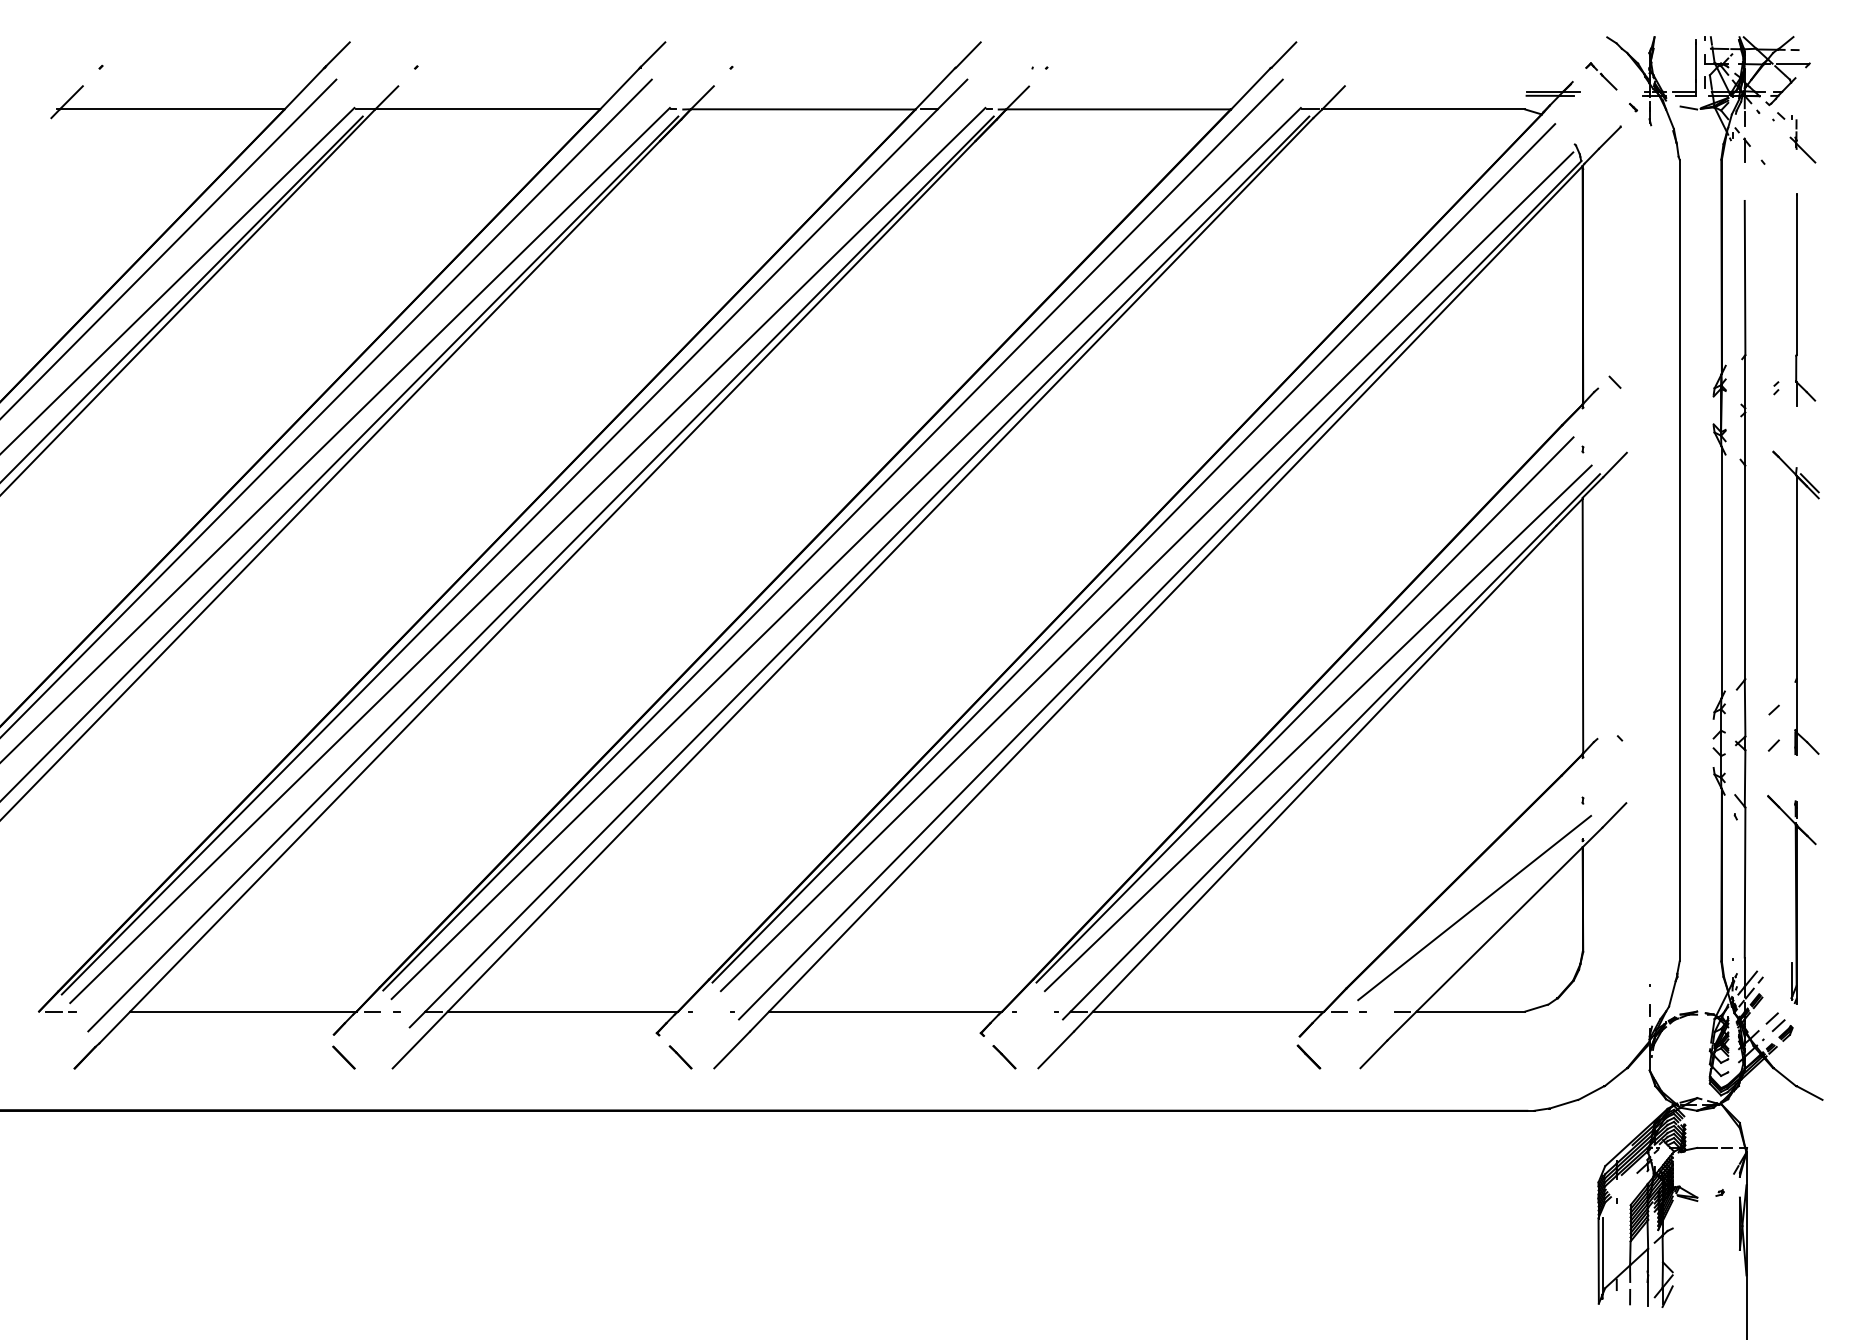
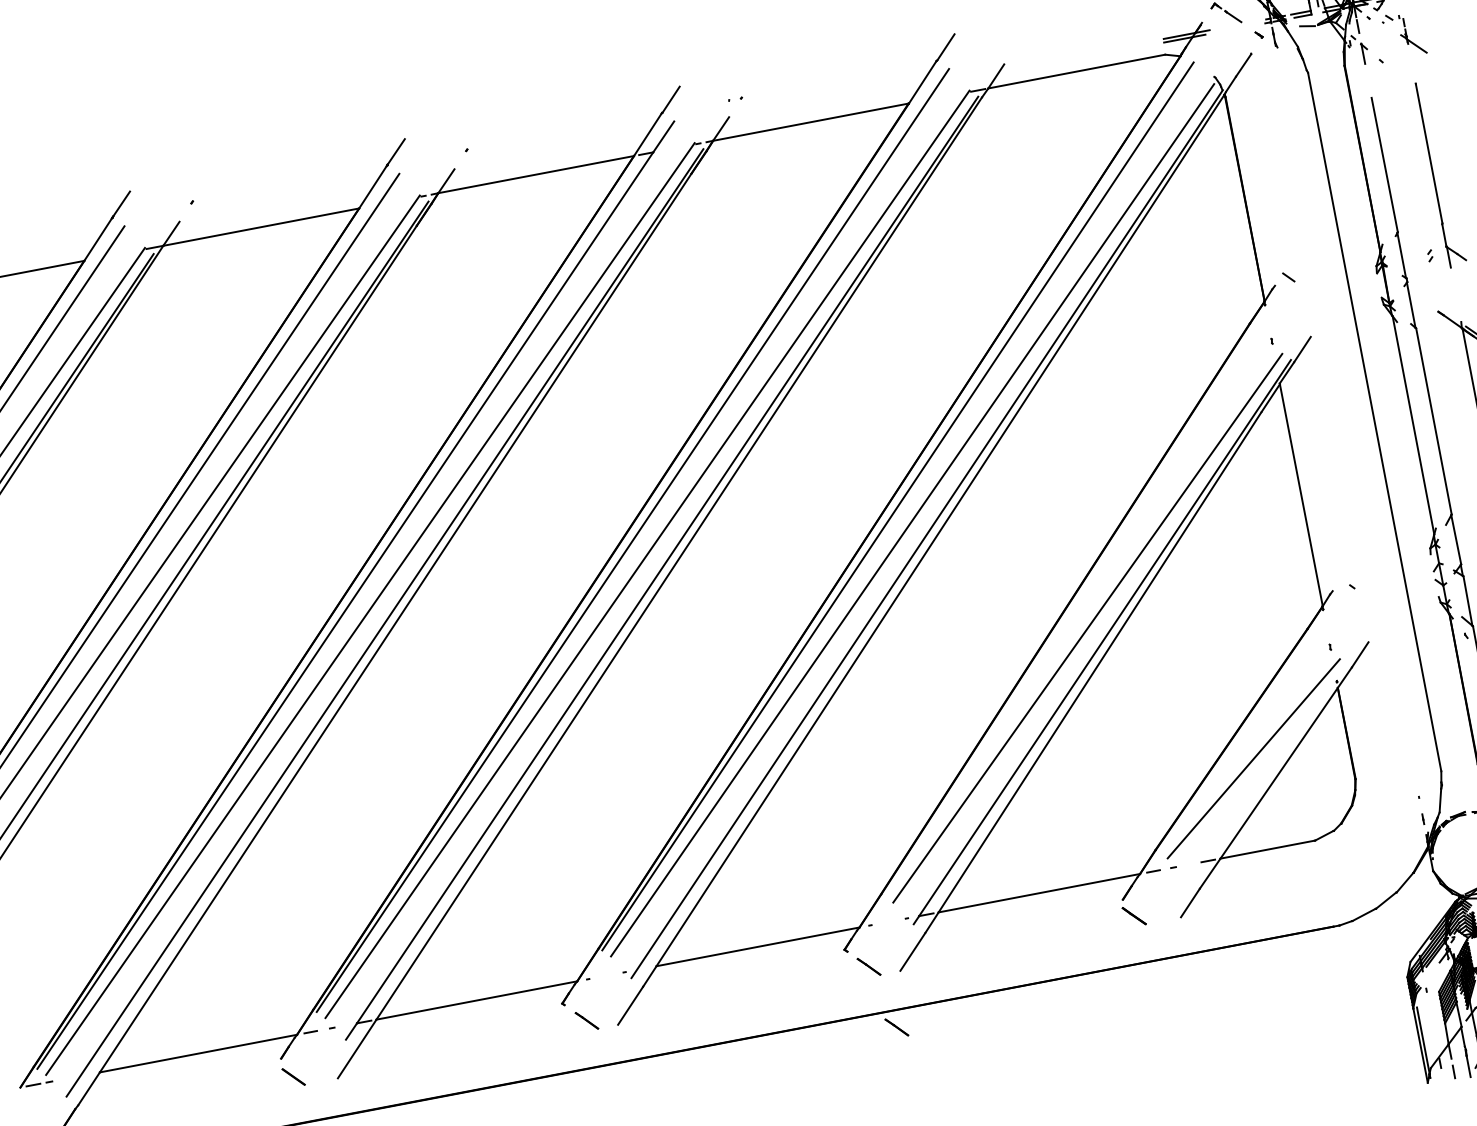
line: (1304, 709) -> (1072, 614), removed
line: (1022, 1130) -> (896, 1027), added

